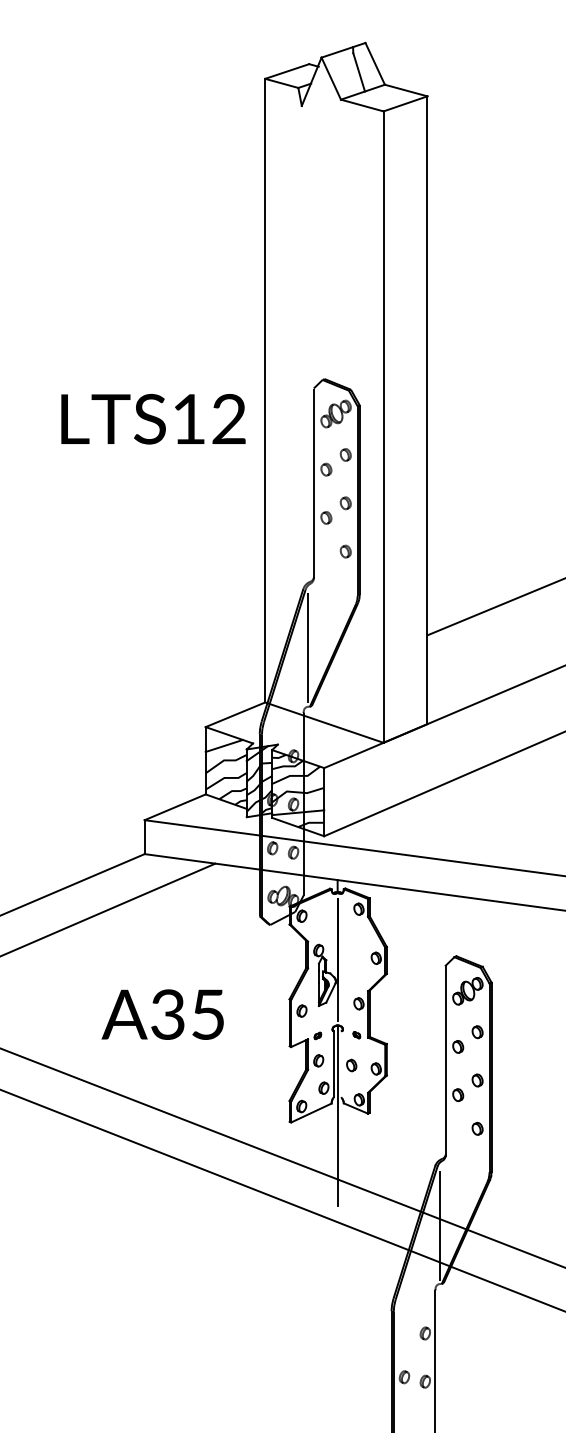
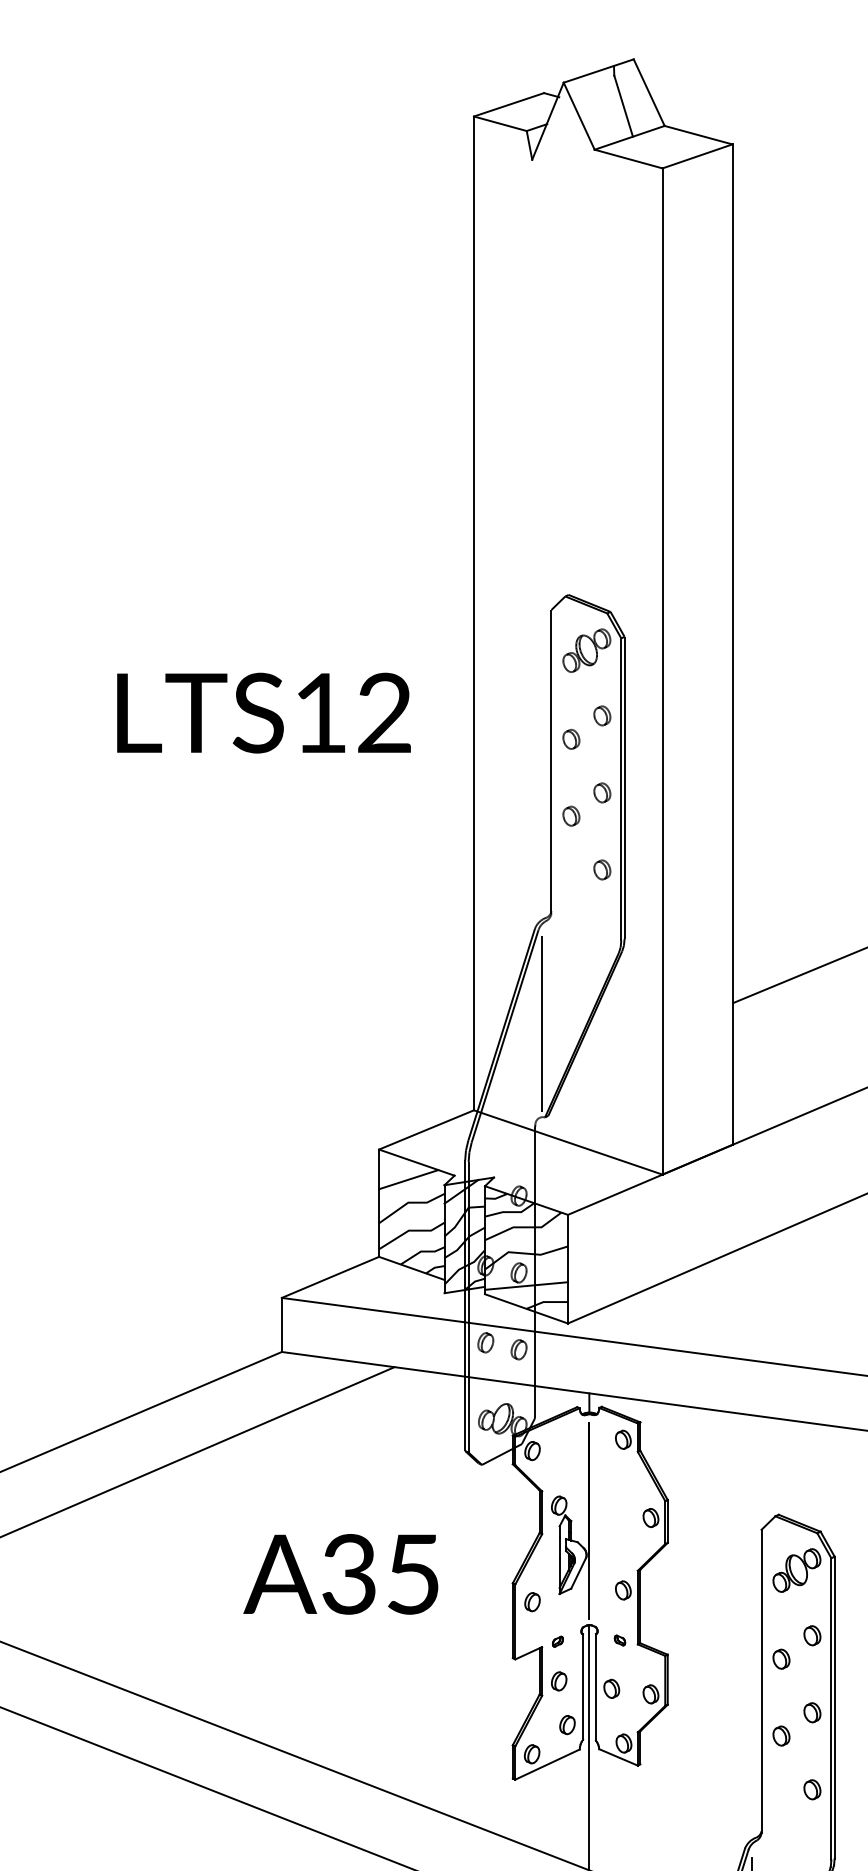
text: (153, 419) -> (264, 713), moved
text: (162, 1014) -> (340, 1574), moved
line: (341, 1064) -> (595, 1687), added

